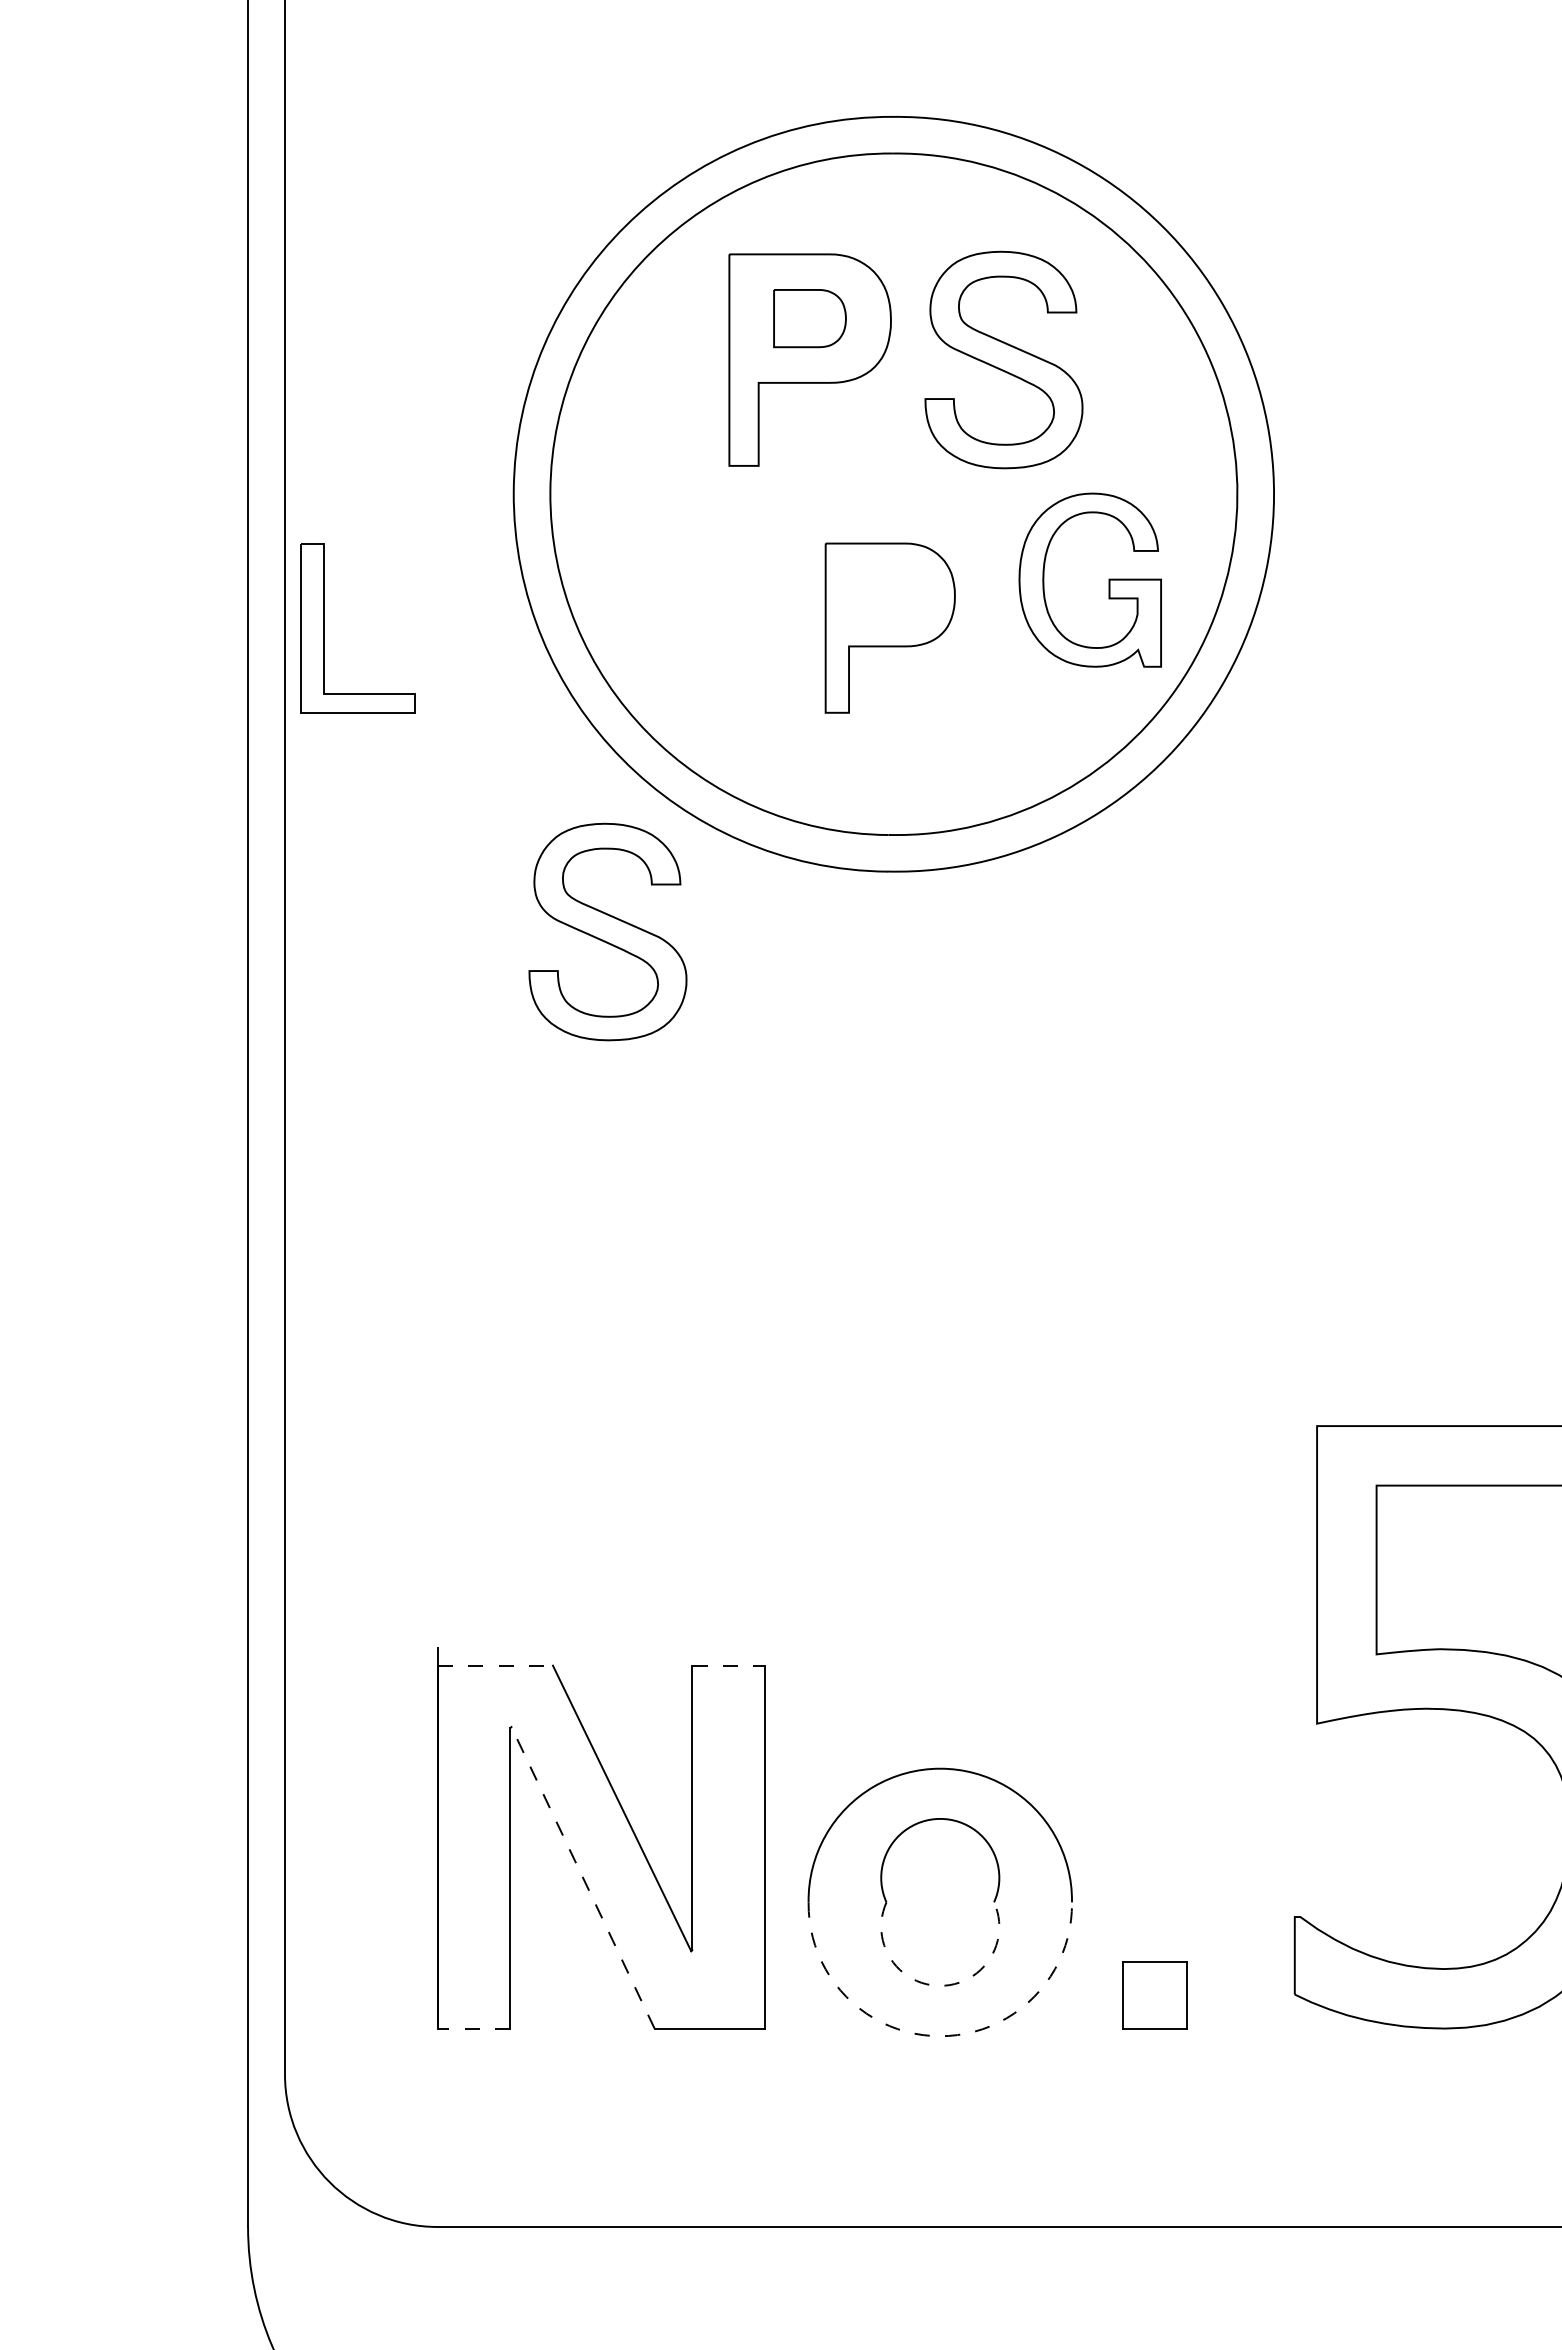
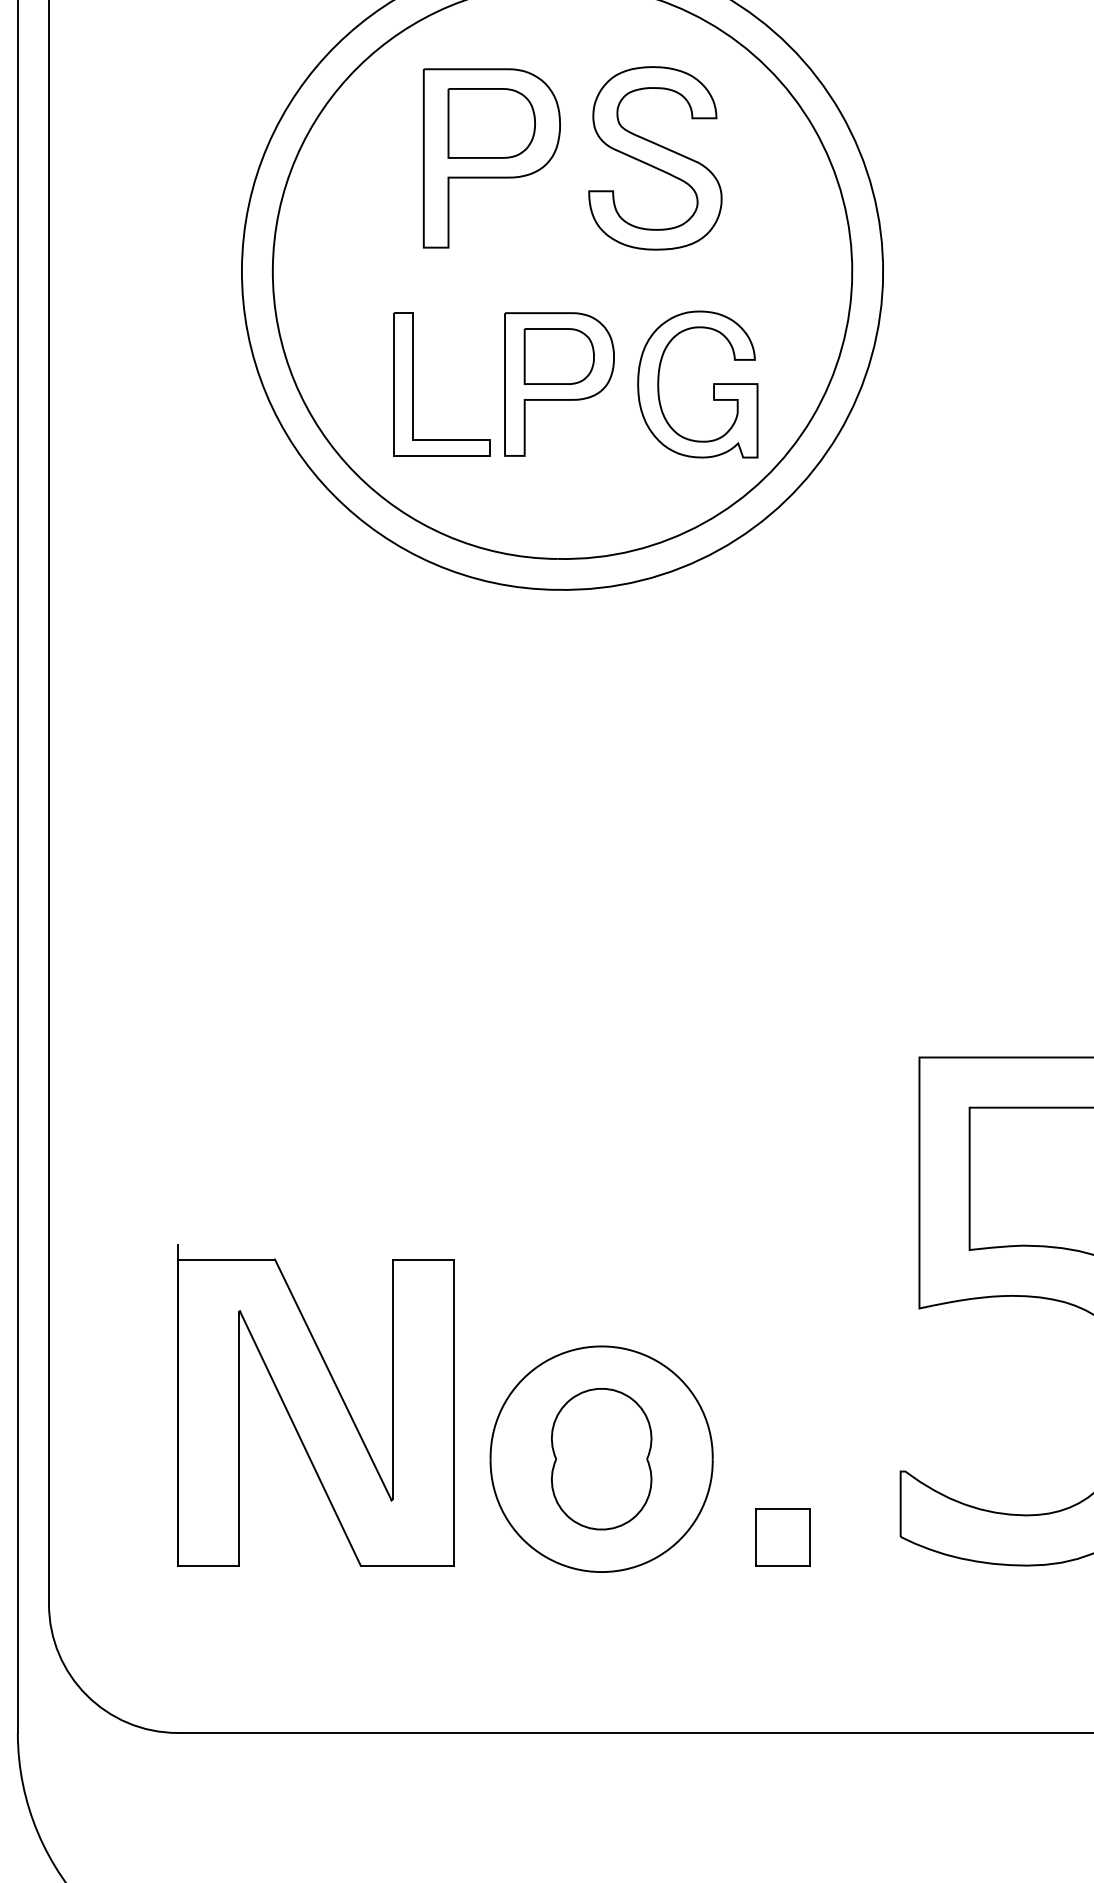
part: (809, 318) -> (491, 123), size x1.43
part: (1108, 579) -> (713, 383), moved
part: (889, 594) -> (558, 356), added
part: (324, 628) -> (413, 384), moved
part: (607, 931) -> (321, 640), removed
line: (495, 1665) -> (226, 1259), dashed -> solid
line: (729, 1665) -> (423, 1259), dashed -> solid
line: (583, 1877) -> (300, 1438), dashed -> solid
arc: (940, 1985) -> (601, 1529), dashed -> solid
line: (473, 2028) -> (207, 1565), dashed -> solid
arc: (940, 2036) -> (601, 1572), dashed -> solid

